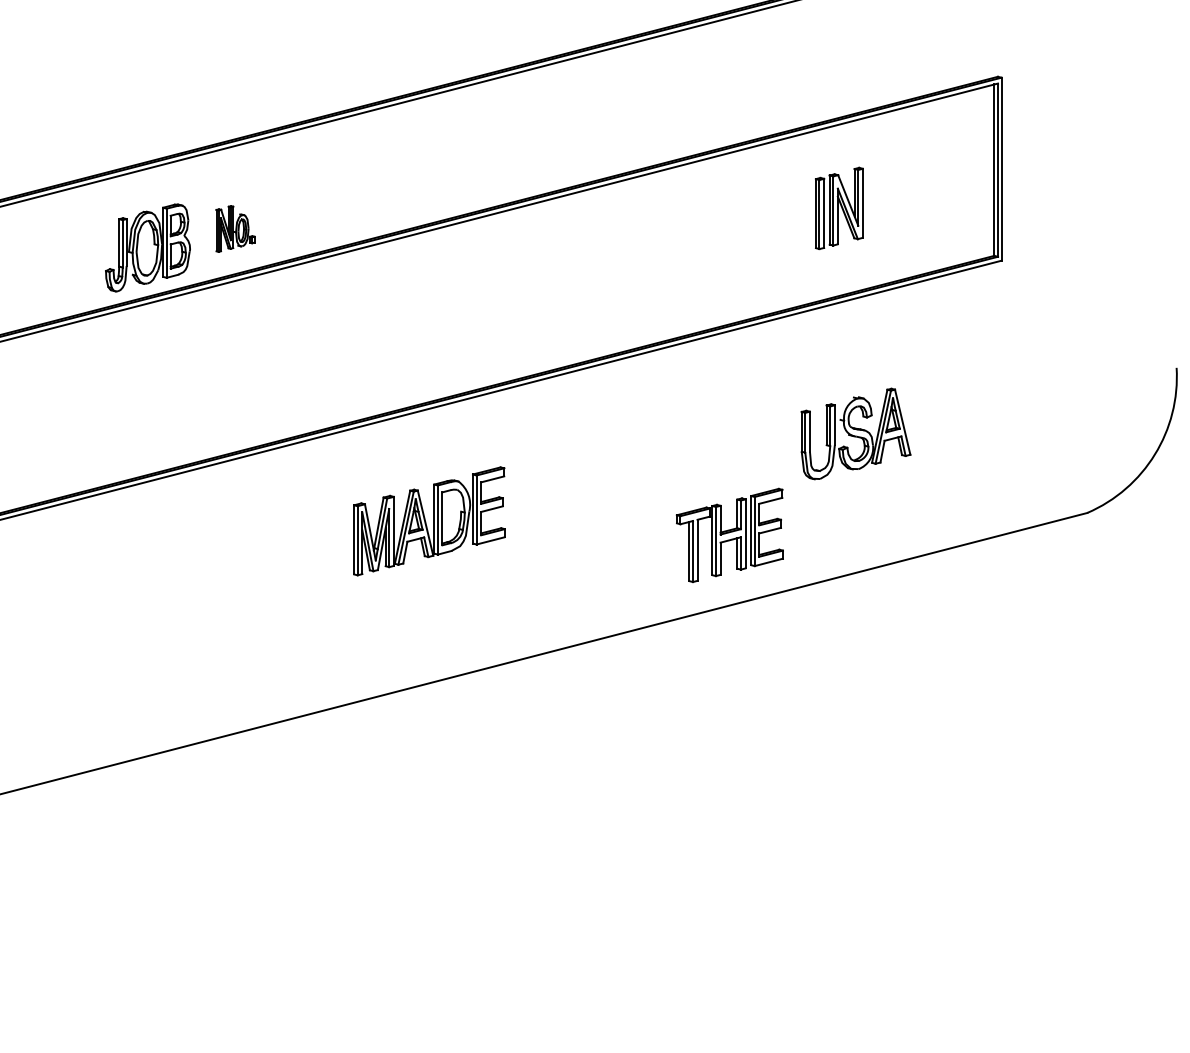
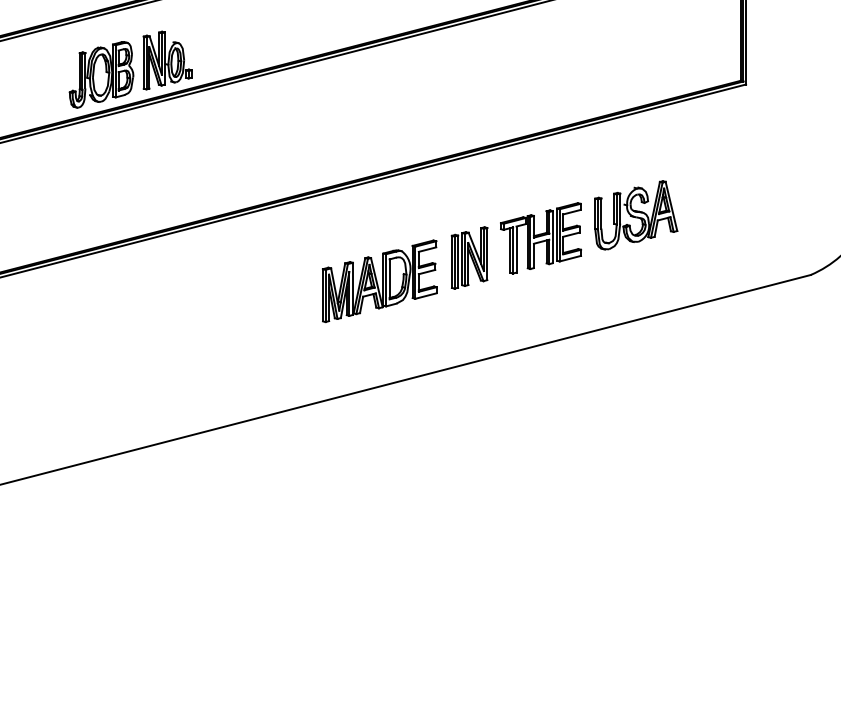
part: (839, 208) -> (469, 258), moved
part: (235, 228) -> (167, 60), size x1.67
part: (429, 521) -> (379, 281), moved
part: (729, 534) -> (540, 237), moved

